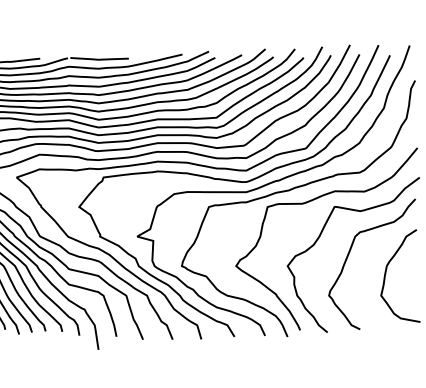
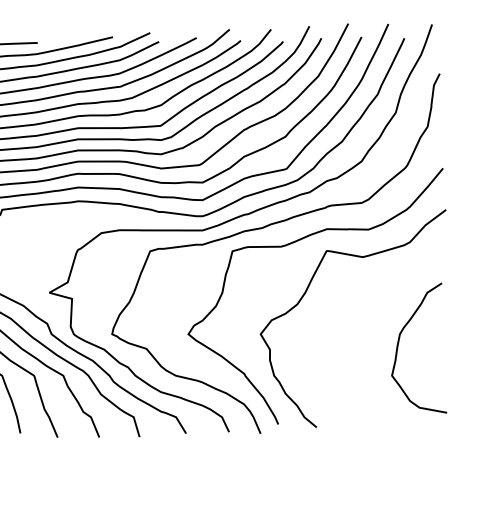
curve: (348, 257) -> (346, 322), removed

